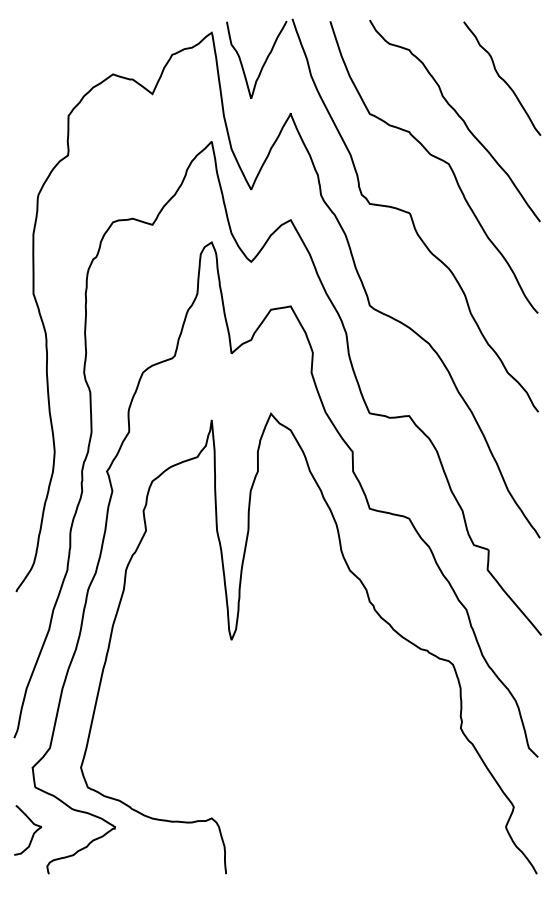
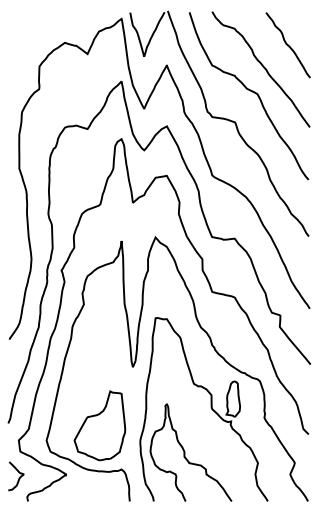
part: (366, 710) -> (210, 407), added
part: (173, 741) -> (99, 425), added

